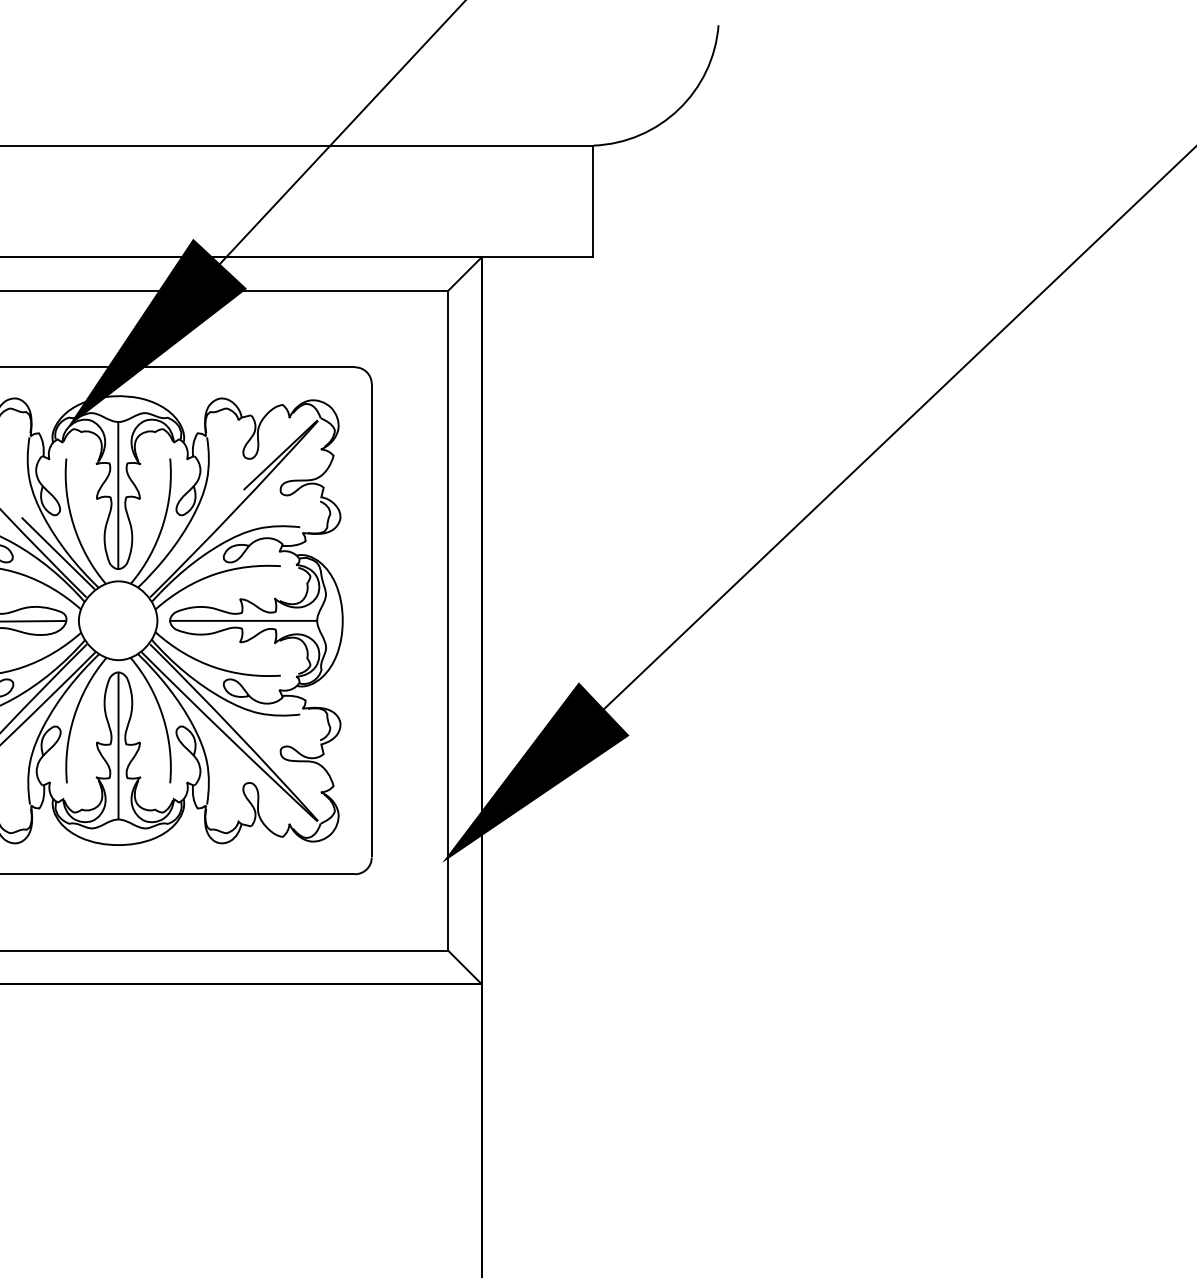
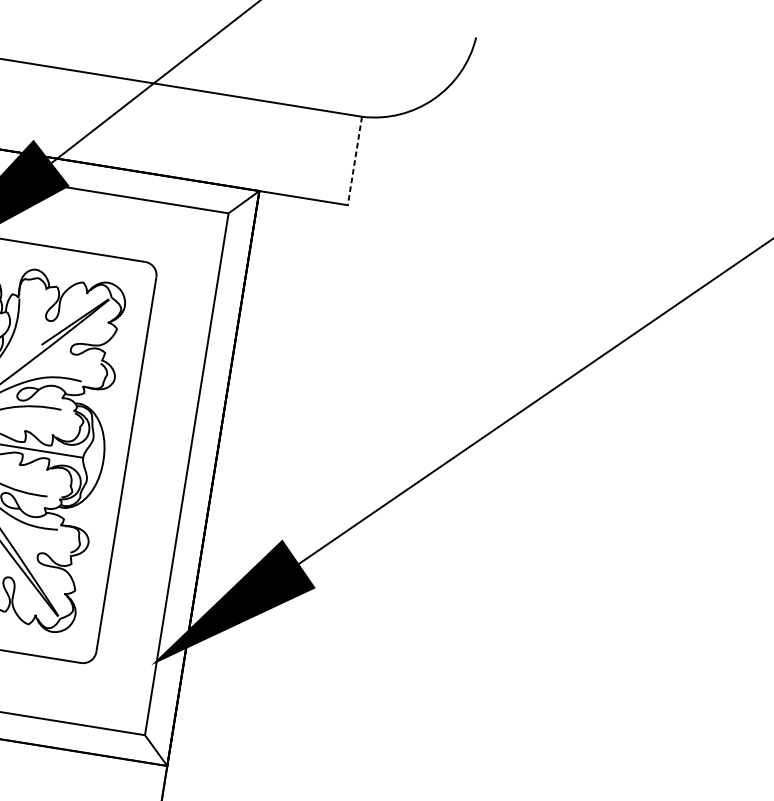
line: (593, 201) -> (354, 161), solid -> dashed

